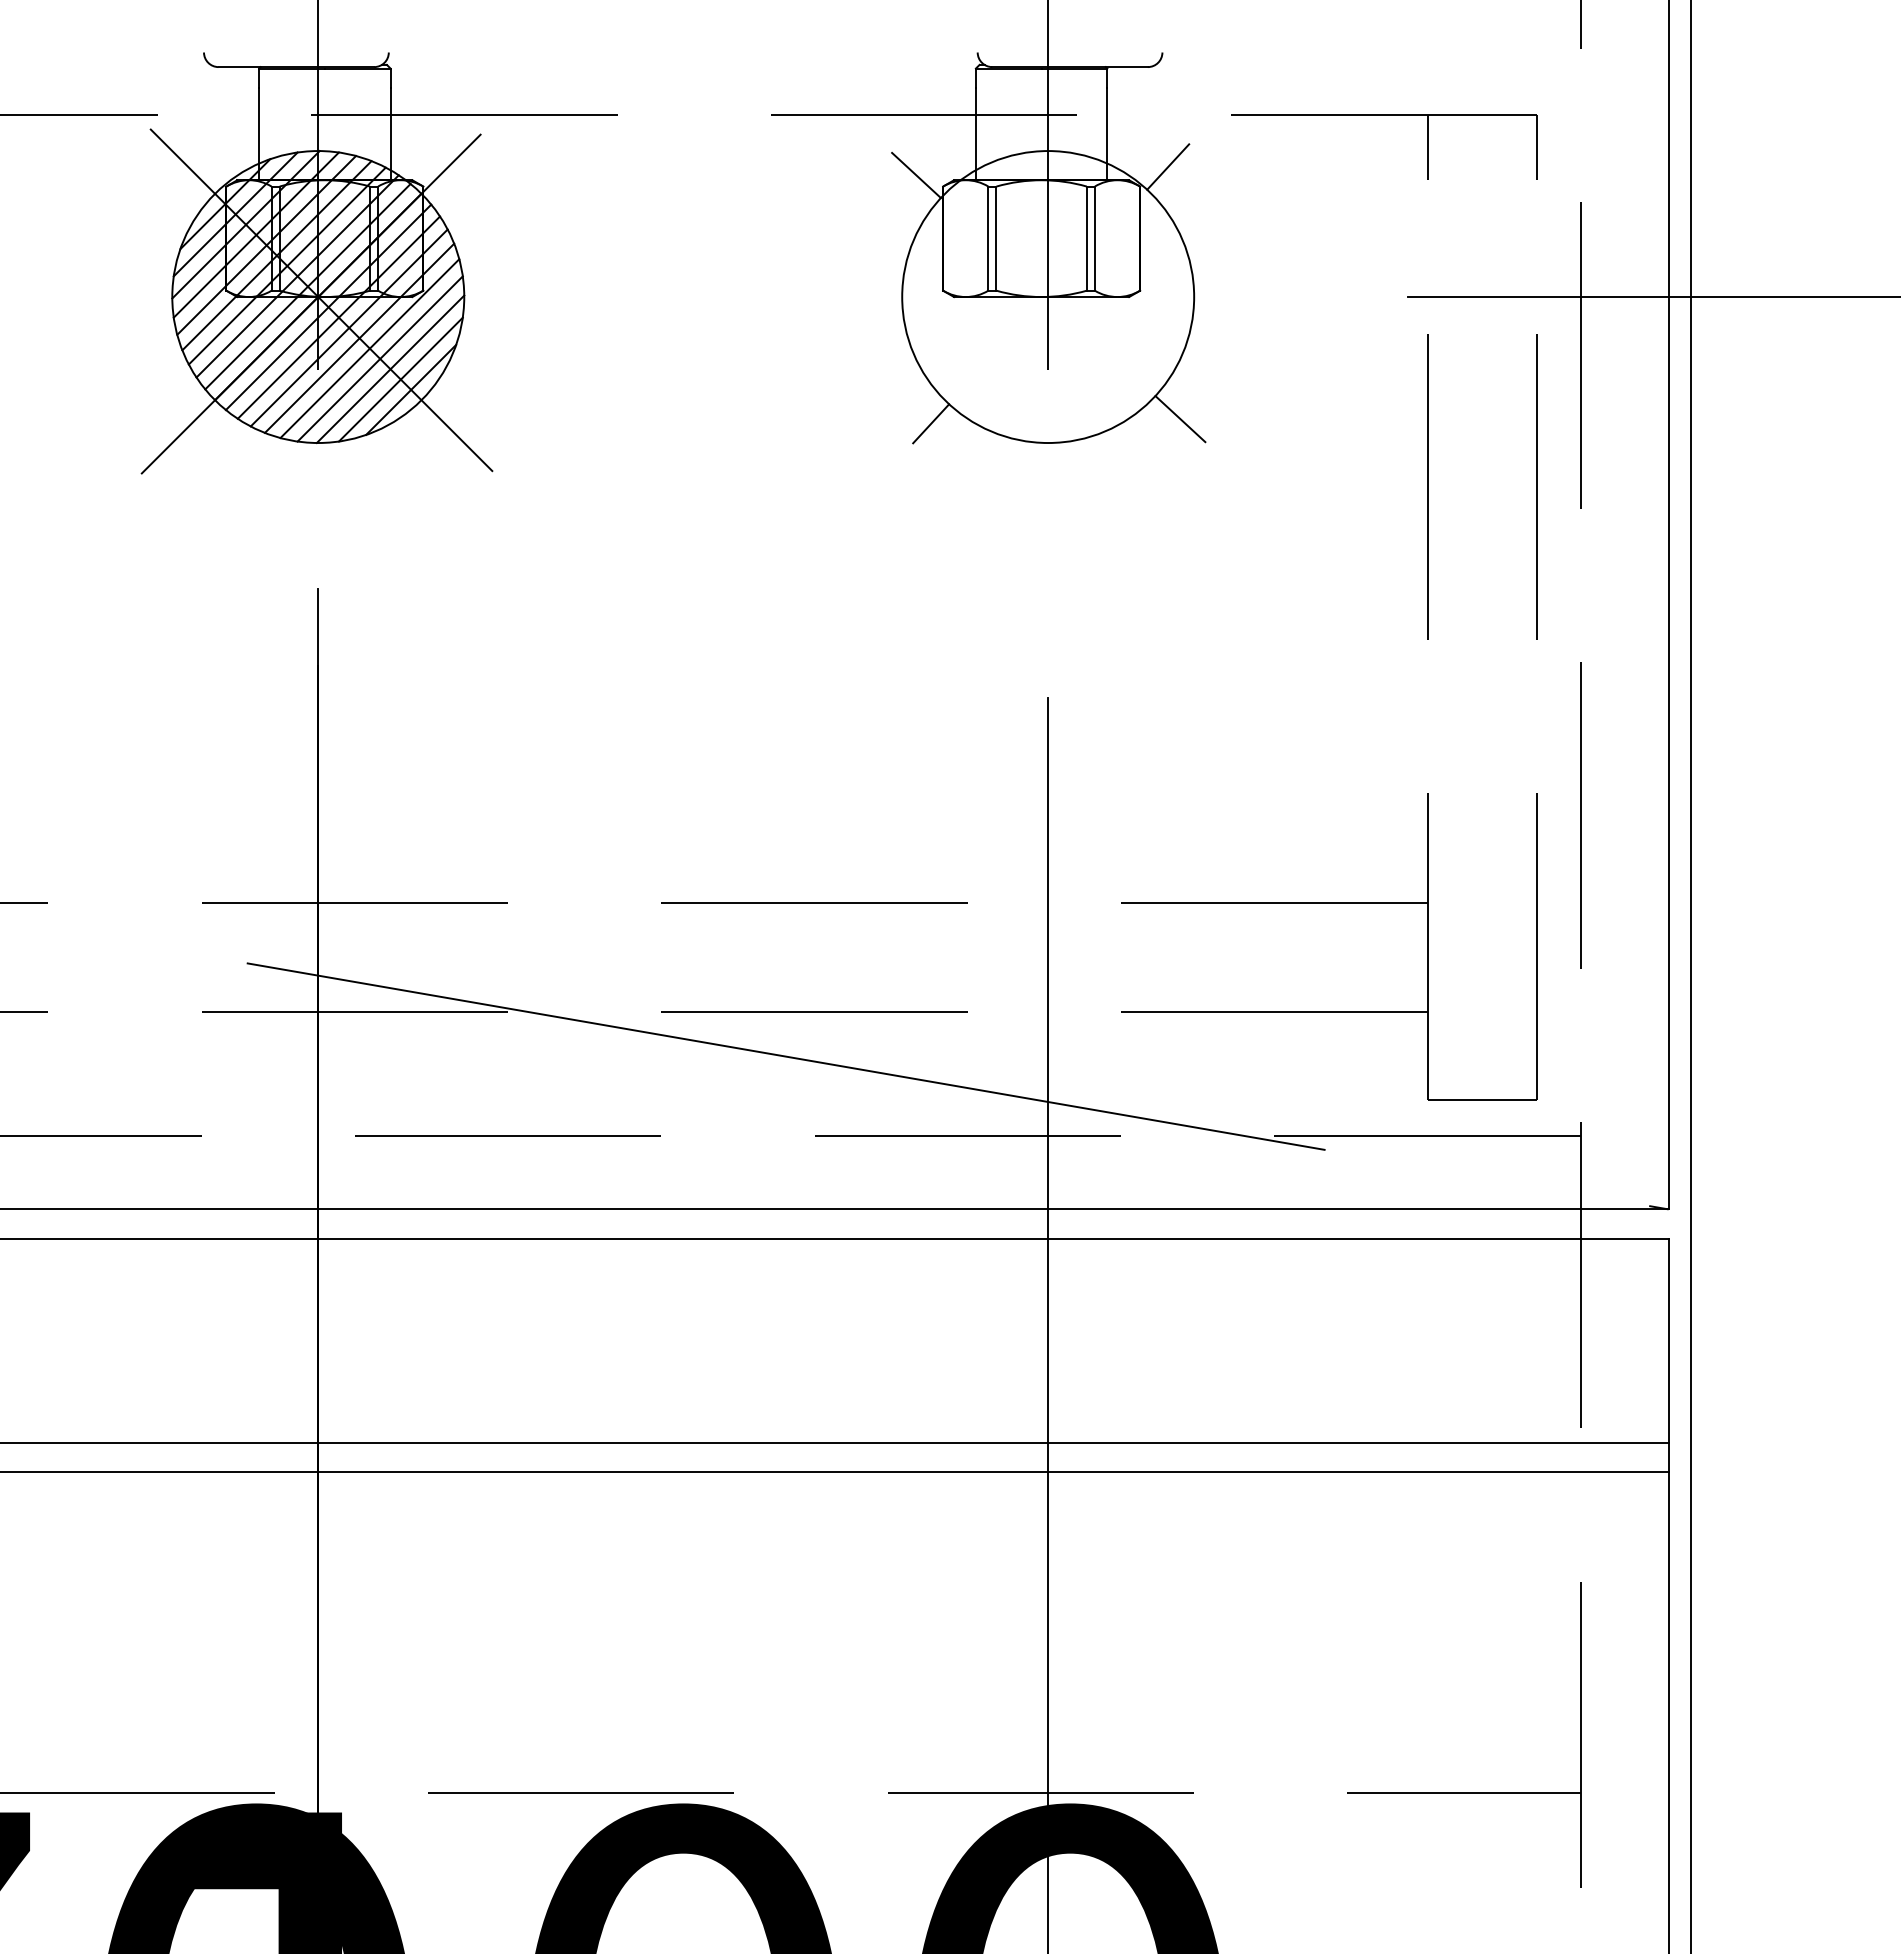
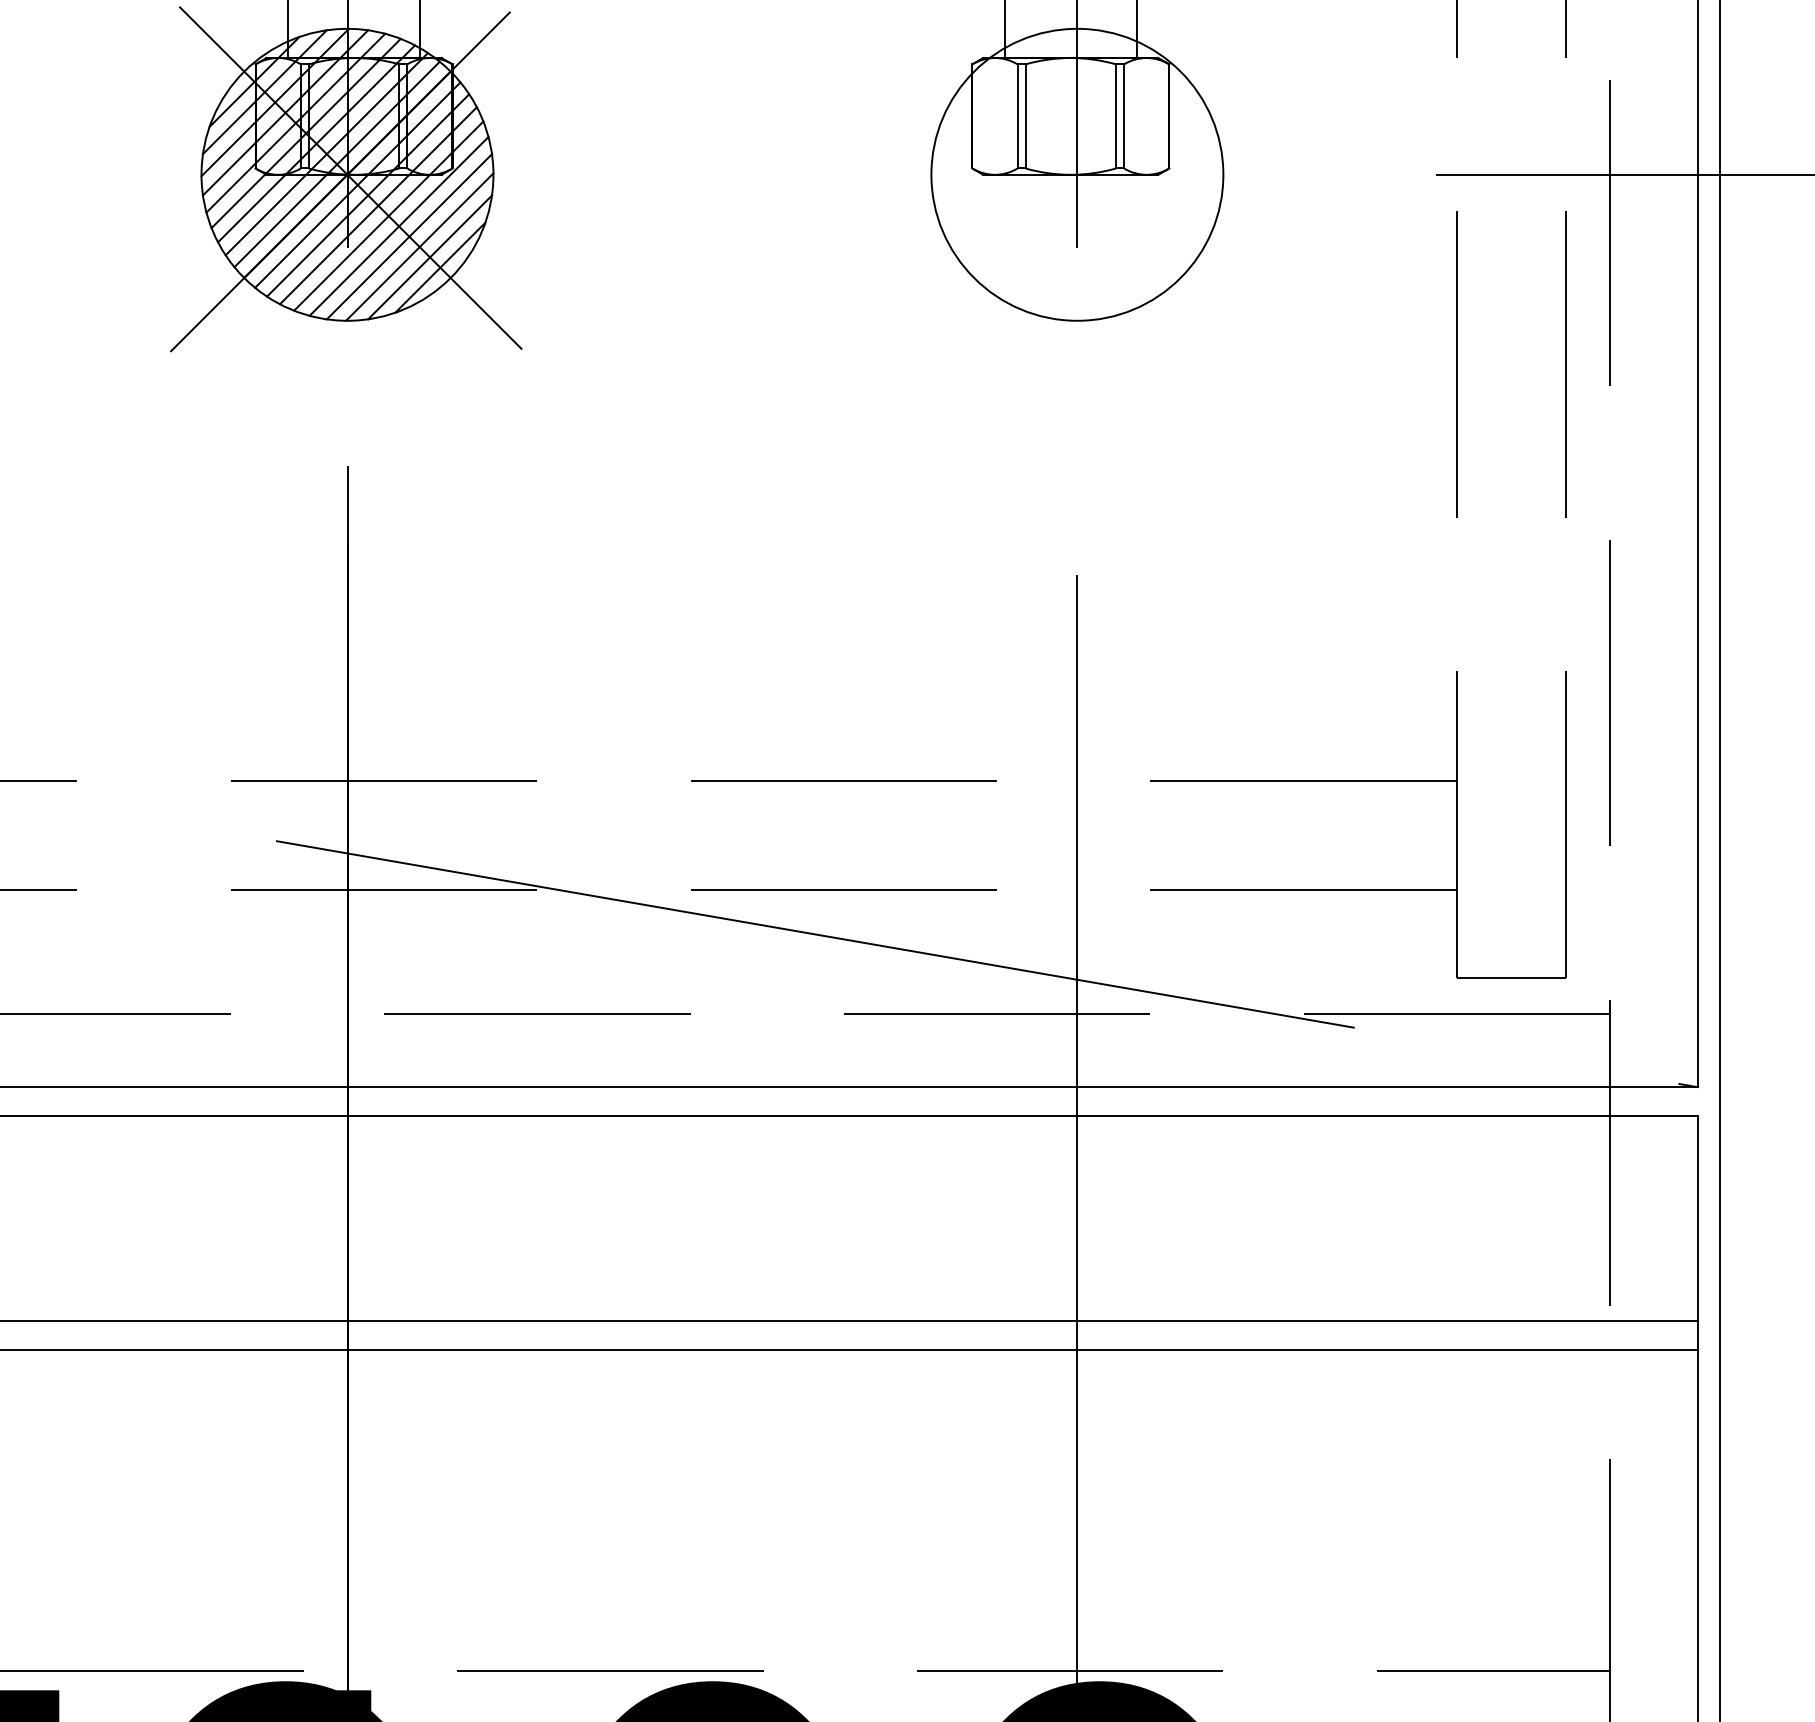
line: (1168, 166) -> (1197, 44), removed
line: (916, 175) -> (945, 53), removed
line: (1180, 419) -> (1209, 297), removed
line: (931, 423) -> (960, 301), removed

